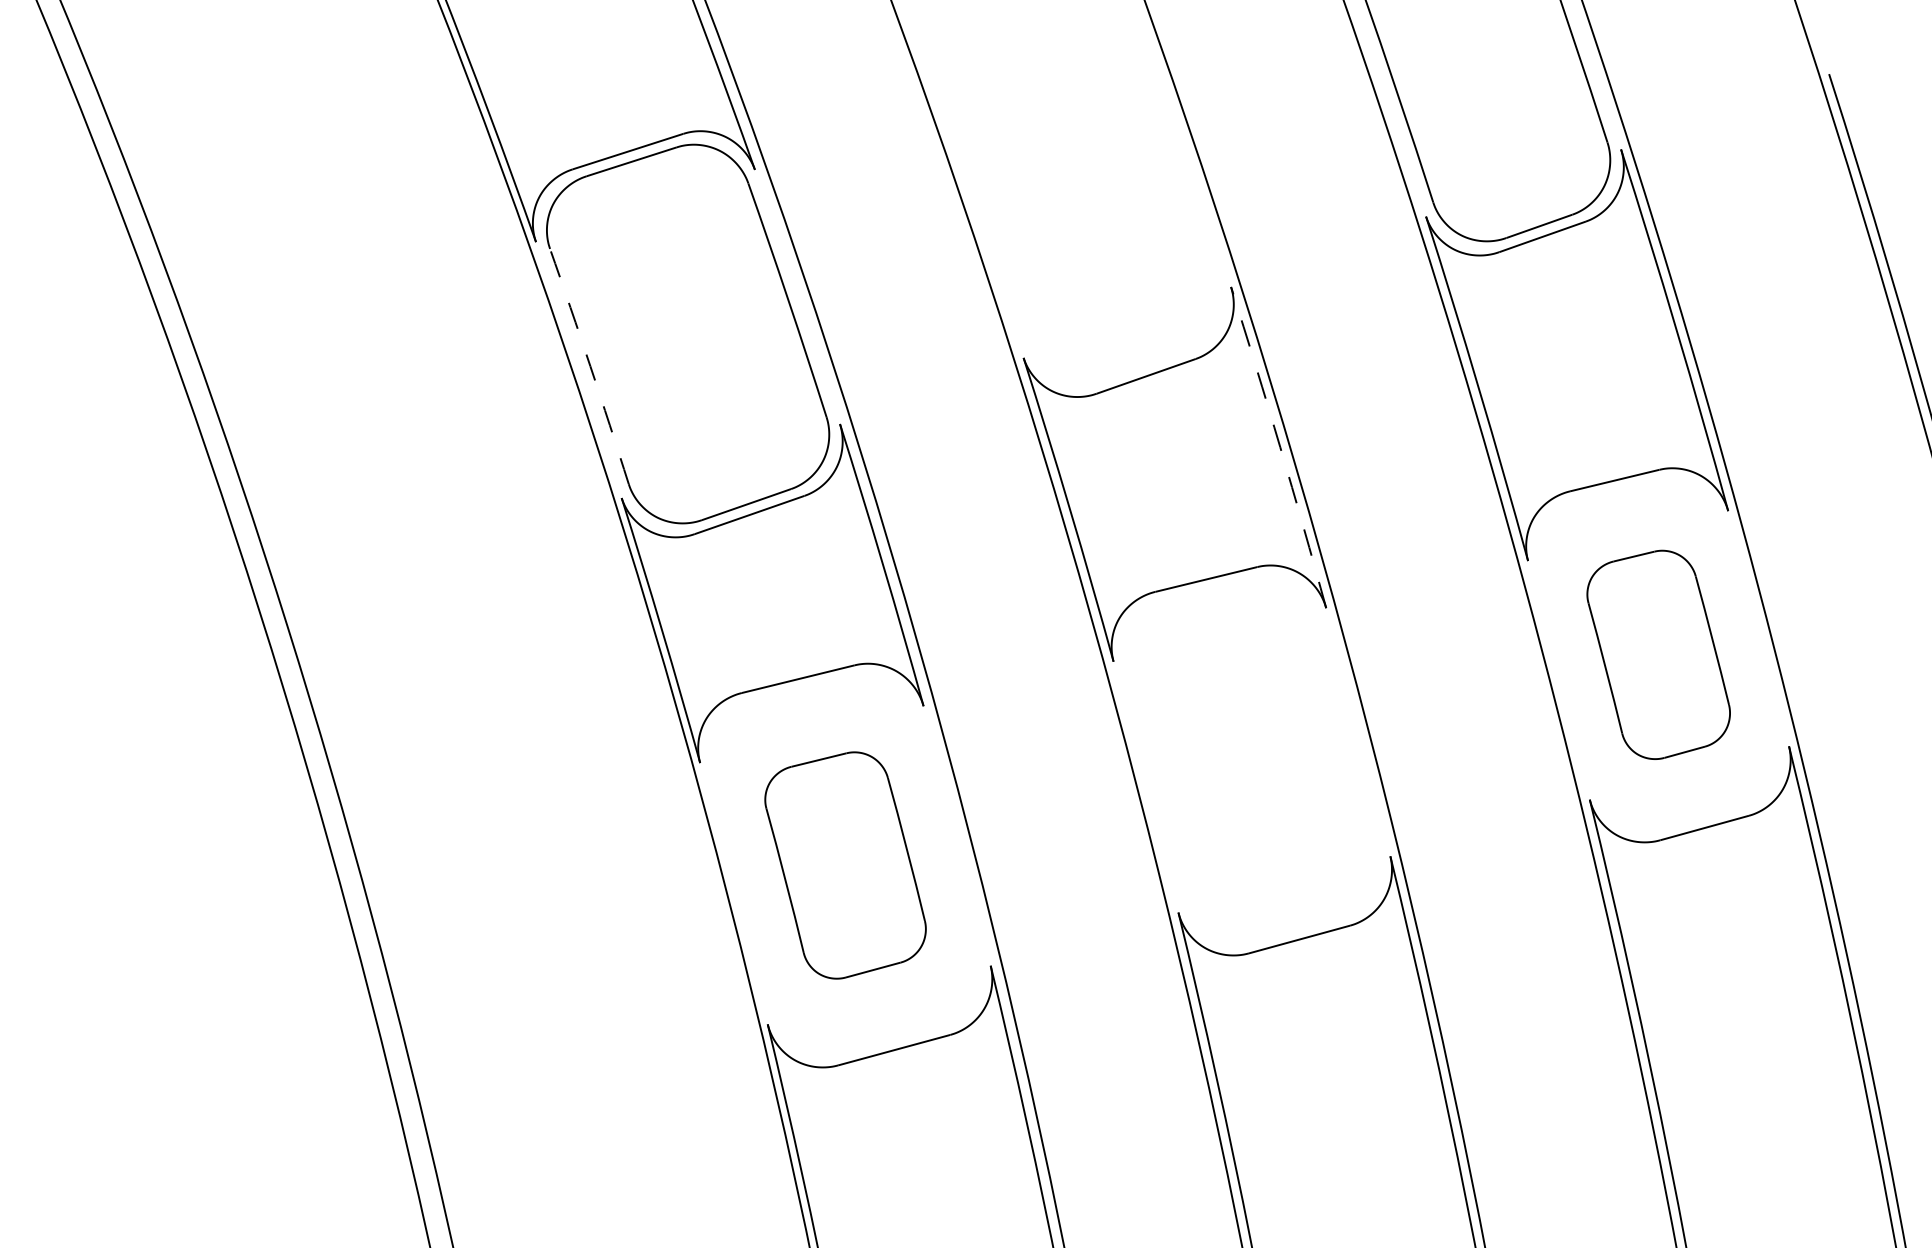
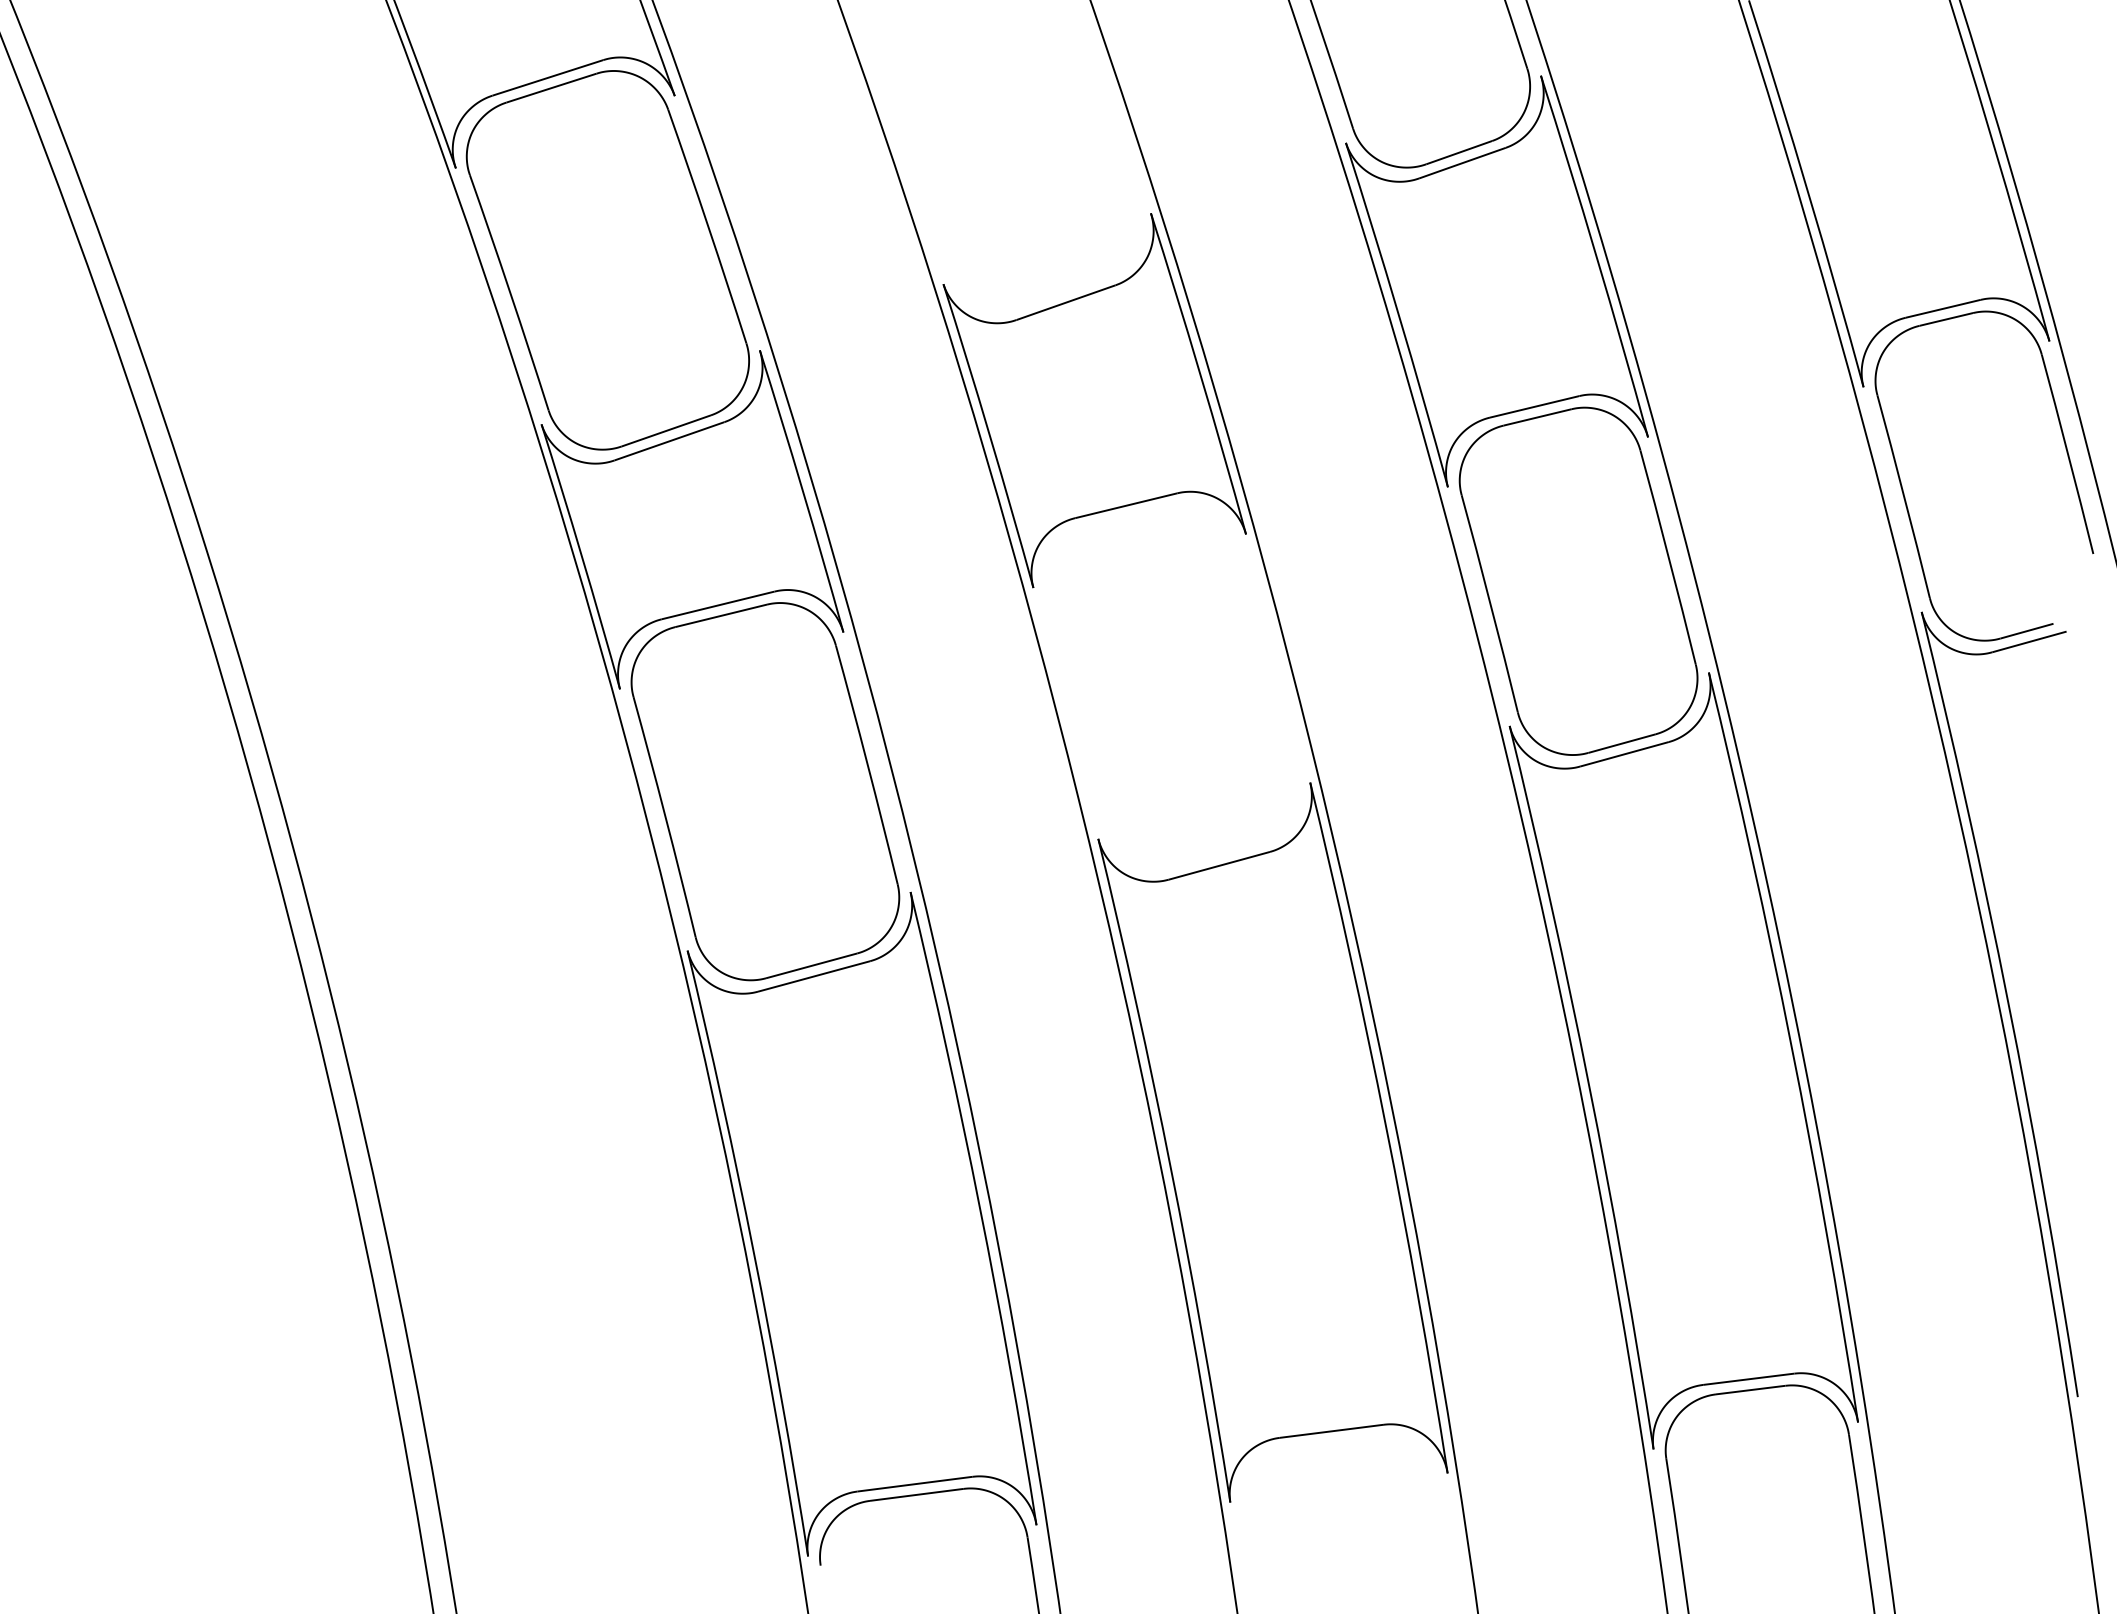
arc: (590, 366) -> (510, 292), dashed -> solid
arc: (1280, 447) -> (1200, 373), dashed -> solid
part: (1658, 654) -> (1578, 580), size x1.67
part: (845, 865) -> (765, 791), size x1.67

